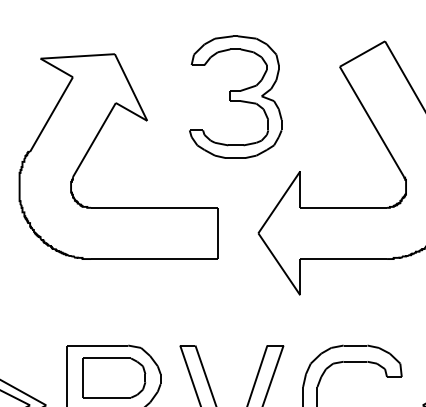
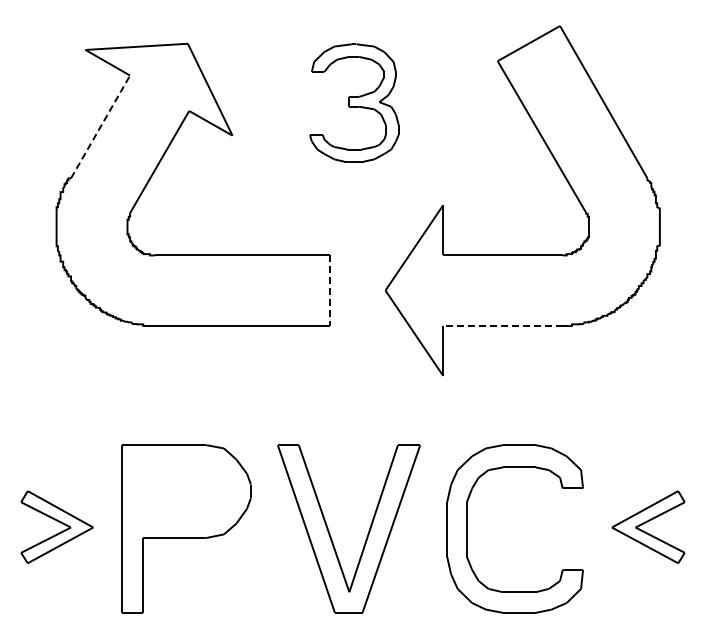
part: (235, 96) -> (354, 102), size x0.7
line: (51, 114) -> (100, 126), solid -> dashed
line: (217, 234) -> (329, 291), solid -> dashed
line: (343, 259) -> (502, 326), solid -> dashed
part: (113, 377) -> (186, 489), removed

